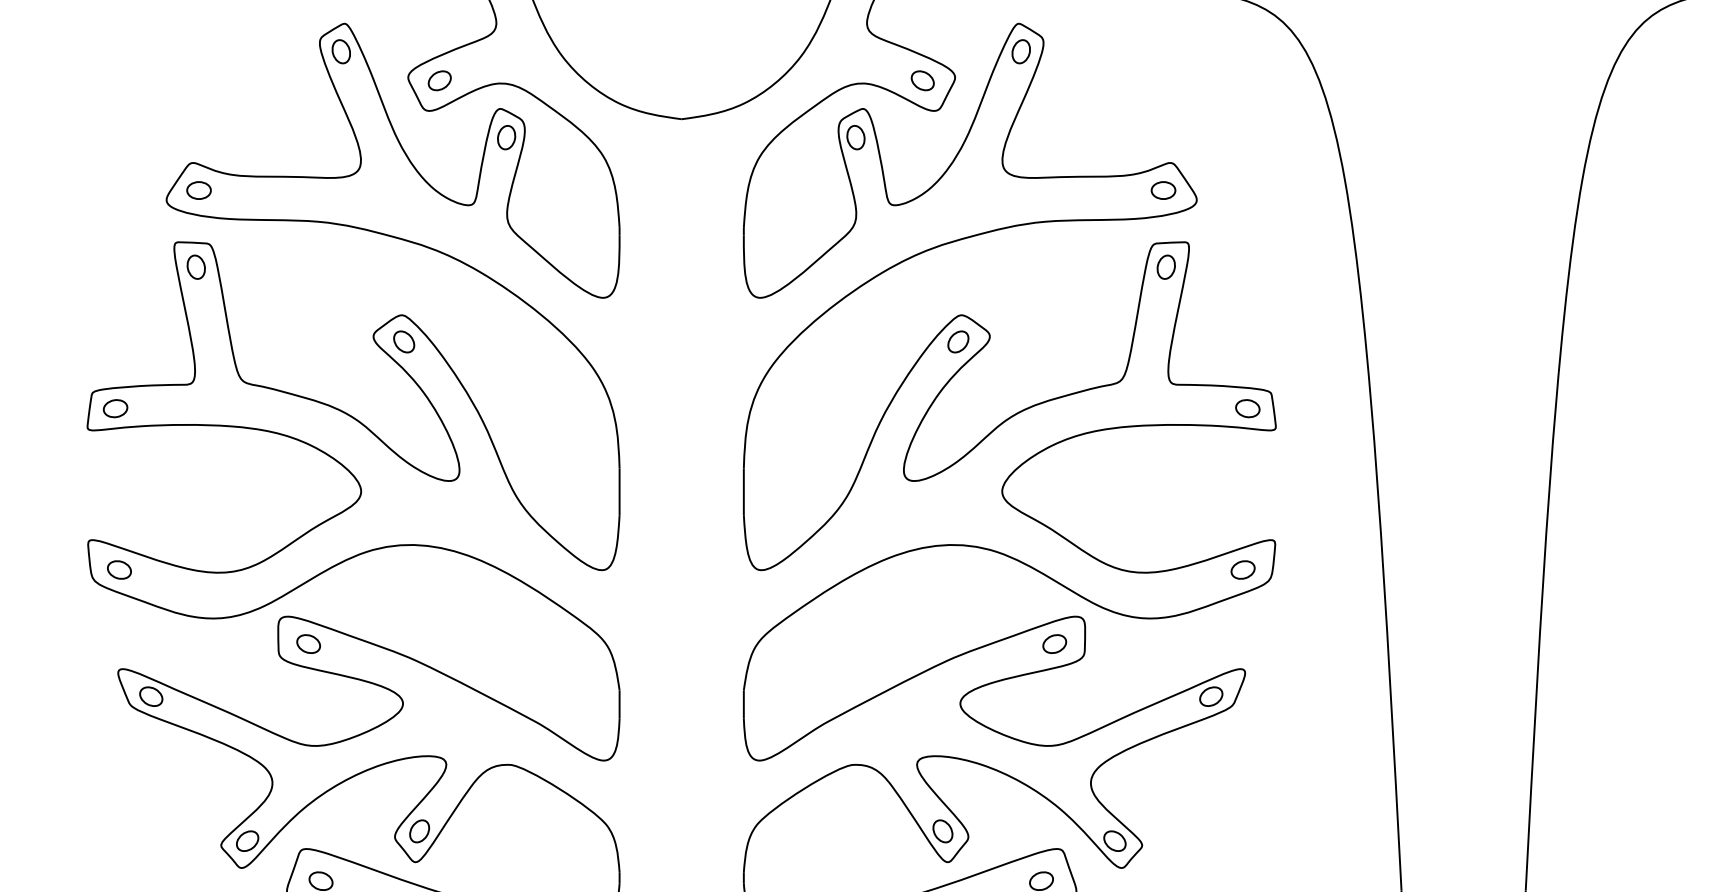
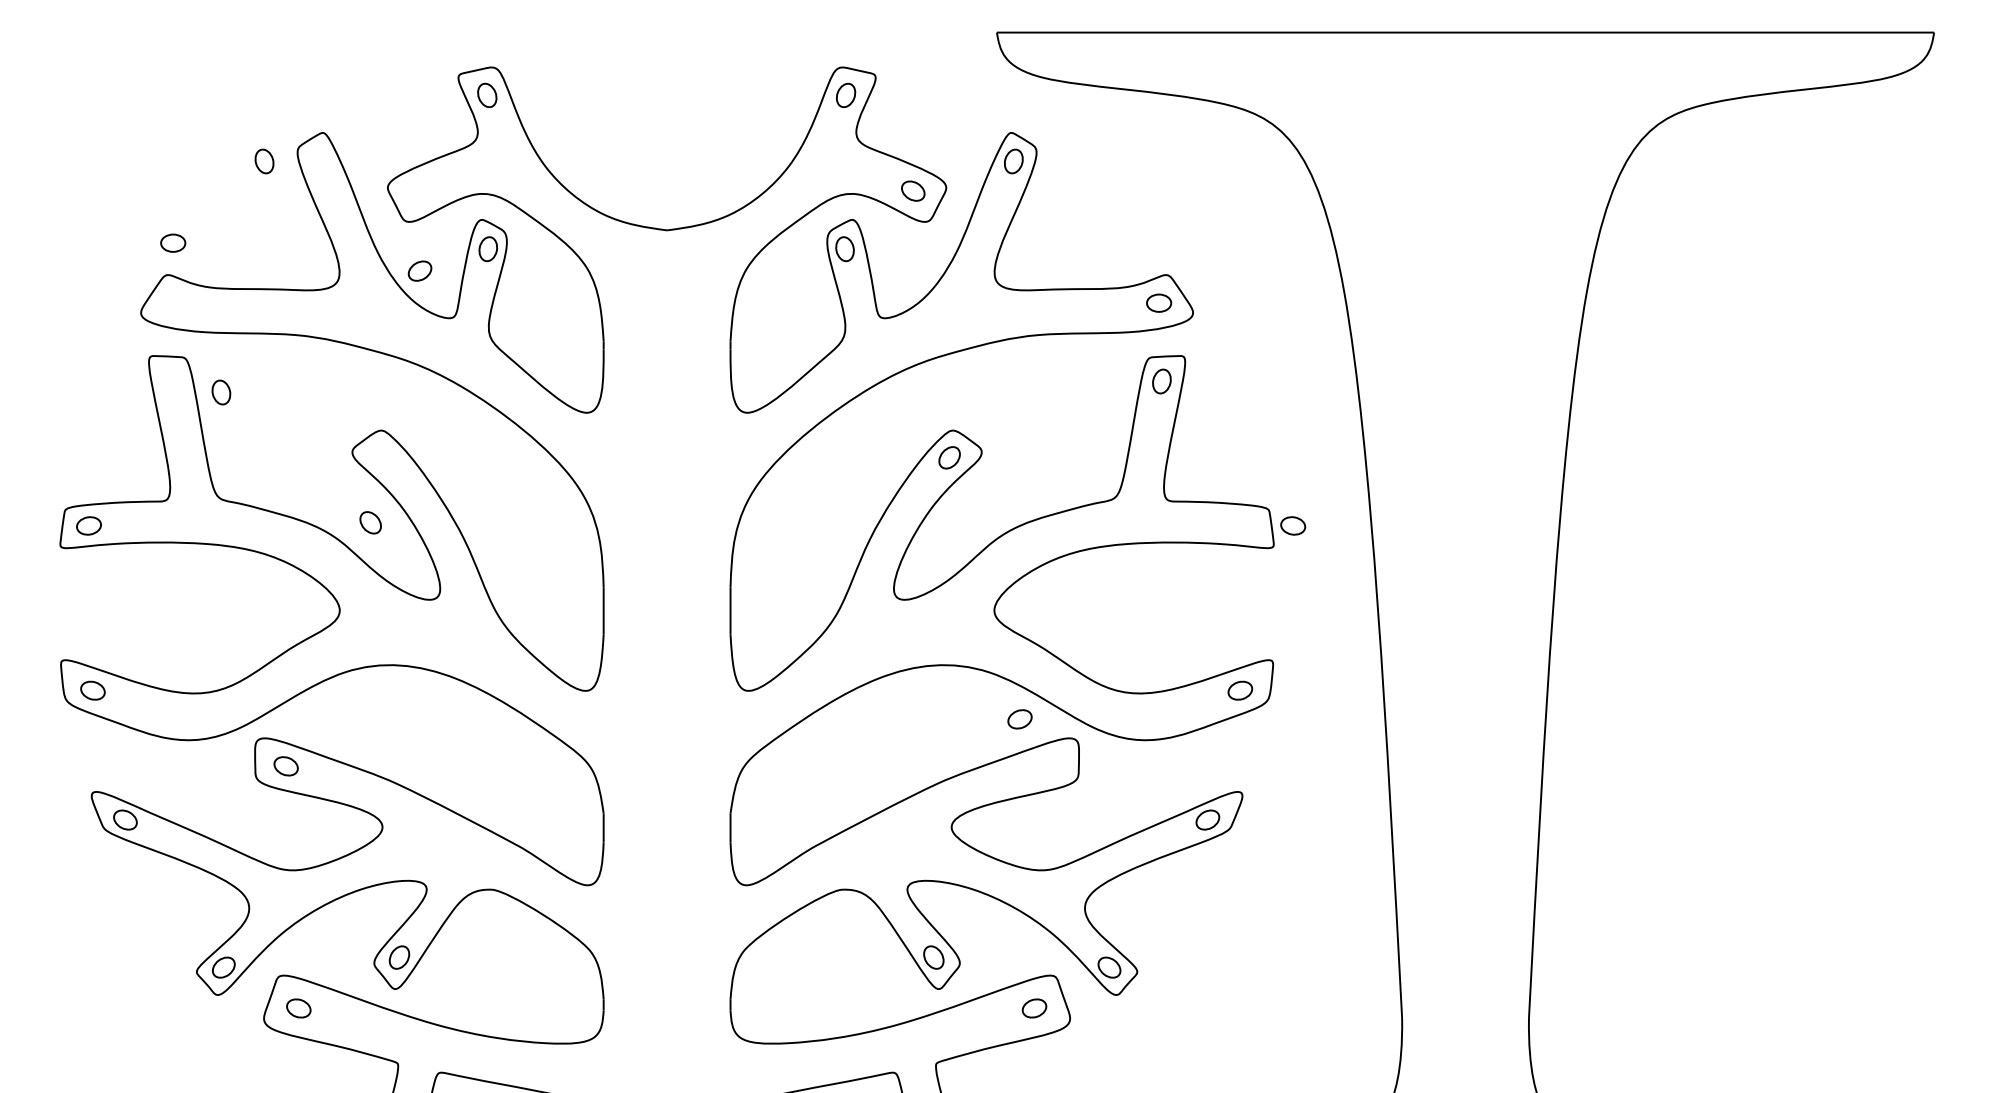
part: (341, 51) -> (264, 161), moved
part: (439, 80) -> (419, 270), moved
part: (199, 189) -> (173, 242), moved
part: (196, 267) -> (221, 392), moved
part: (403, 341) -> (370, 522), moved
part: (1248, 408) -> (1293, 525), moved
part: (1054, 644) -> (1019, 719), moved

